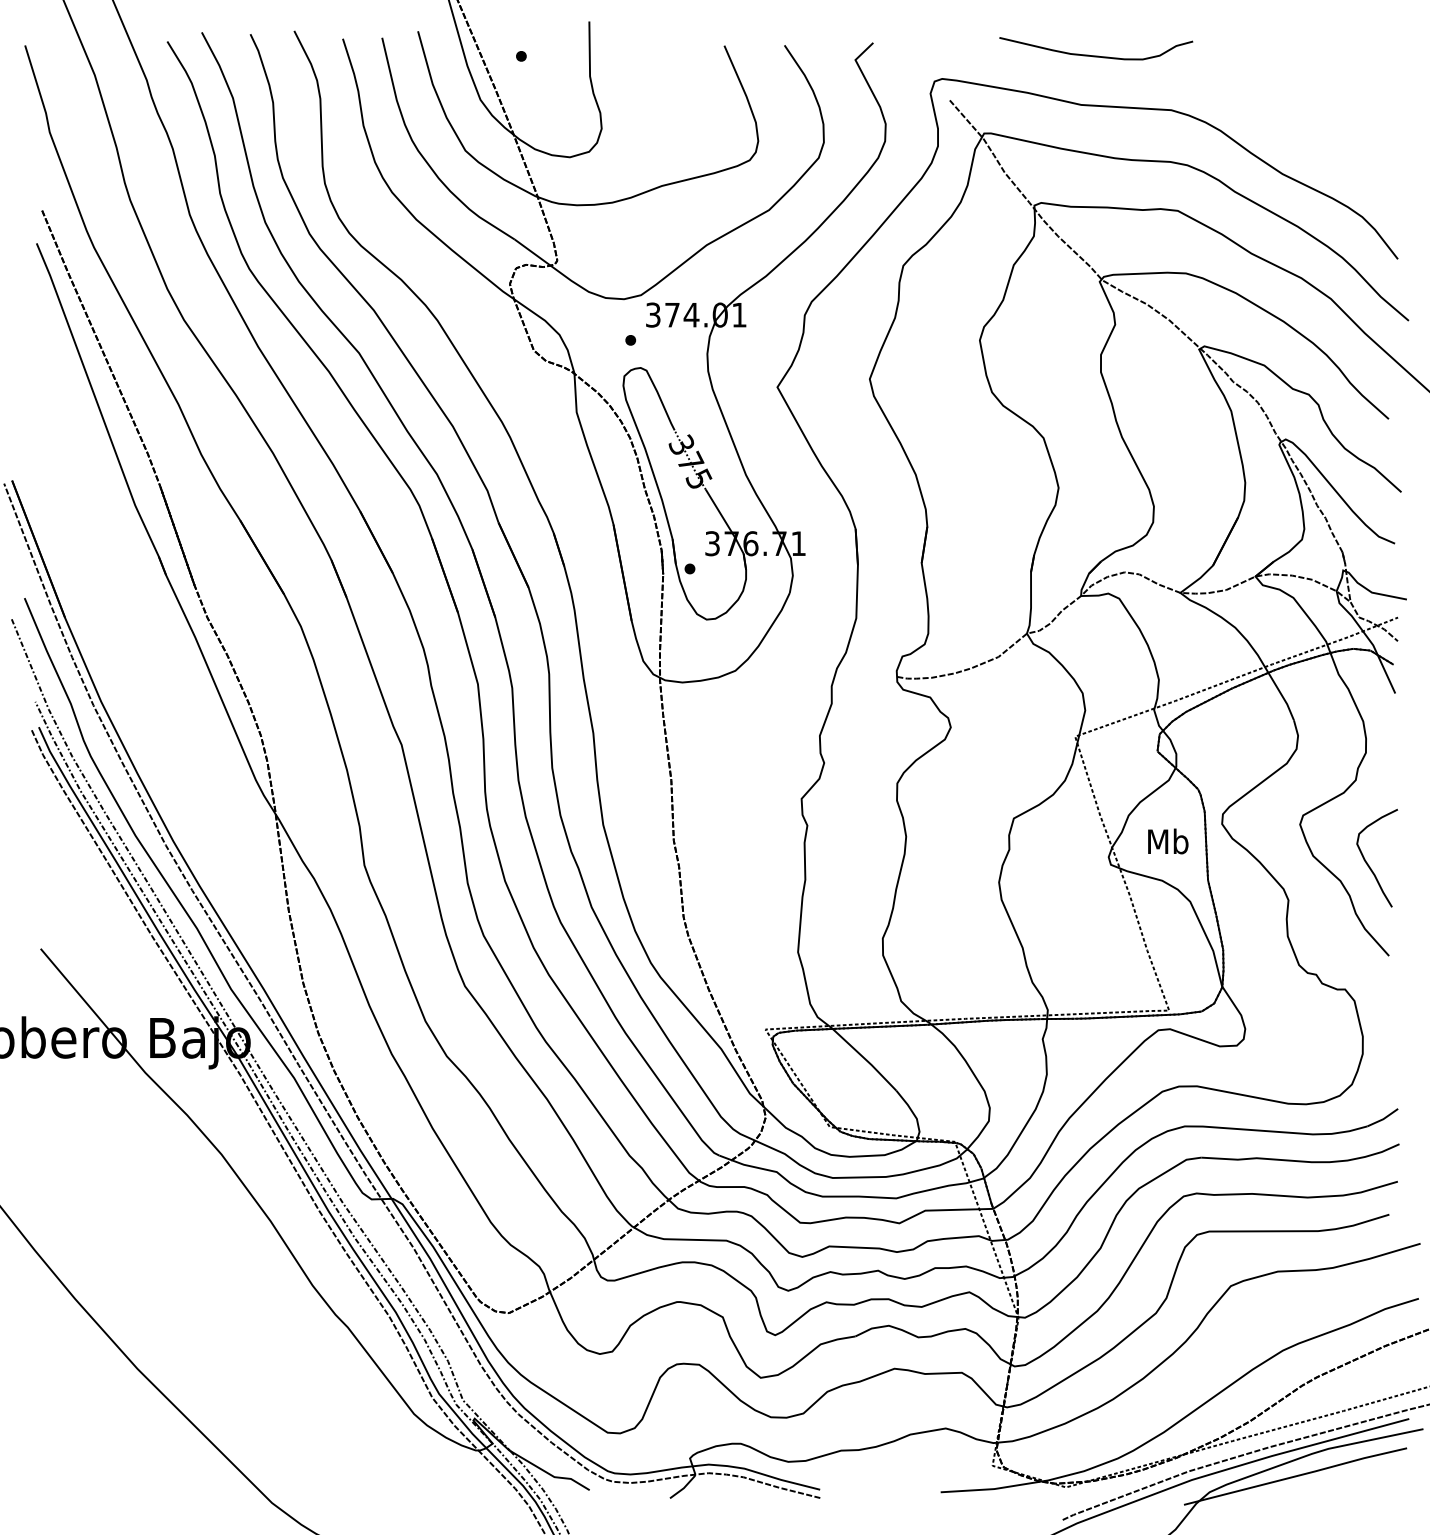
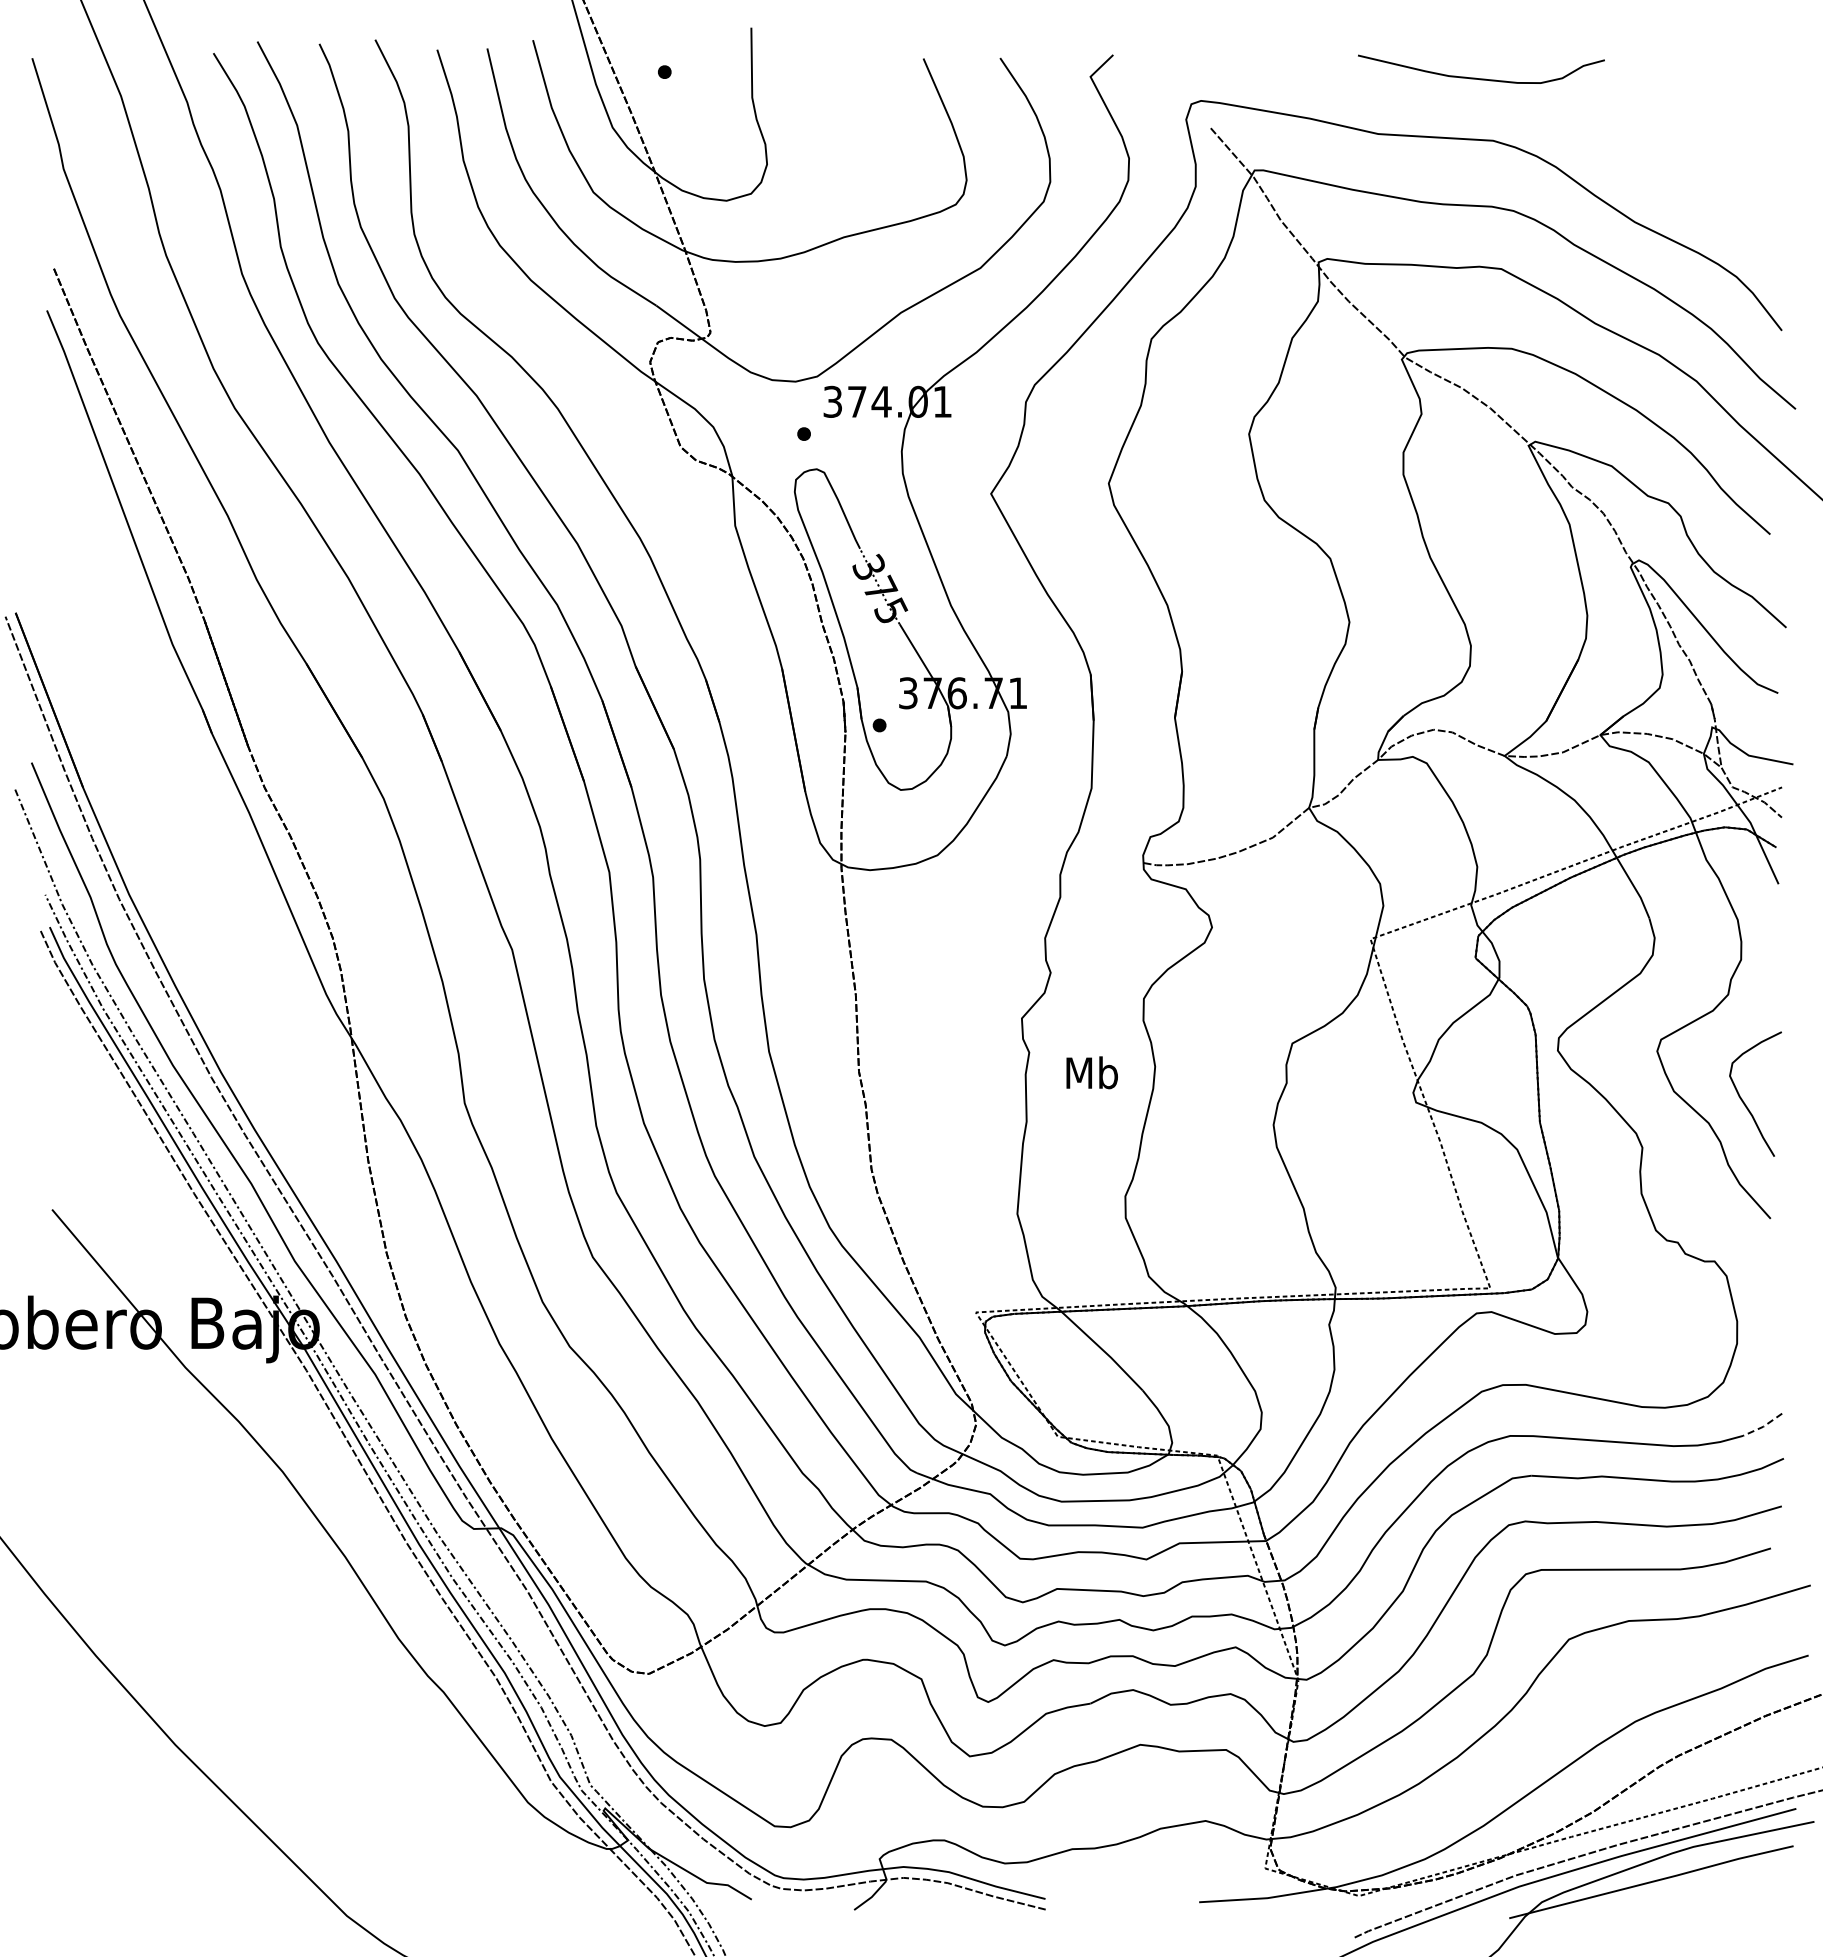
curve: (1096, 55) -> (1481, 78), moved
text: (1167, 841) -> (1091, 1072), moved
line: (1383, 1119) -> (1763, 1426), solid -> dashed

